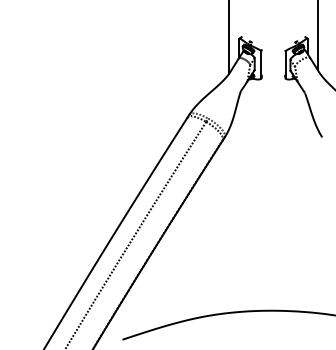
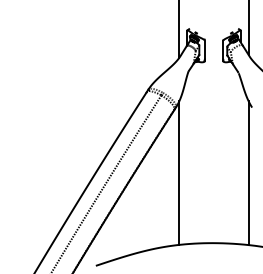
line: (229, 220) -> (179, 172), added
line: (317, 221) -> (248, 173), added

